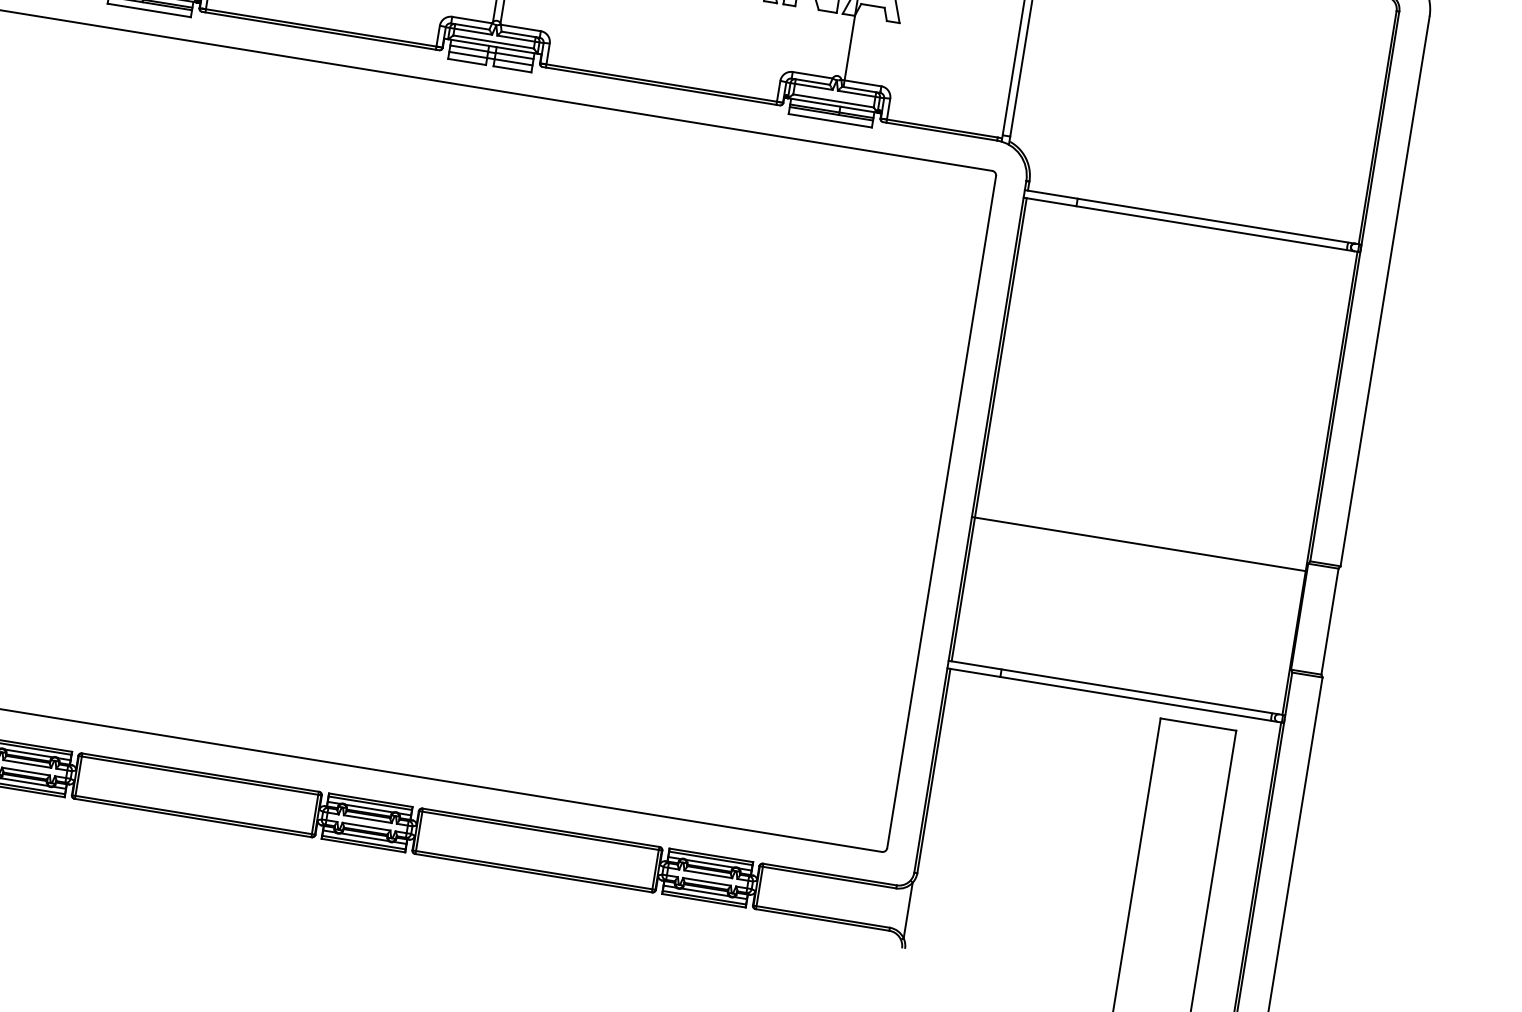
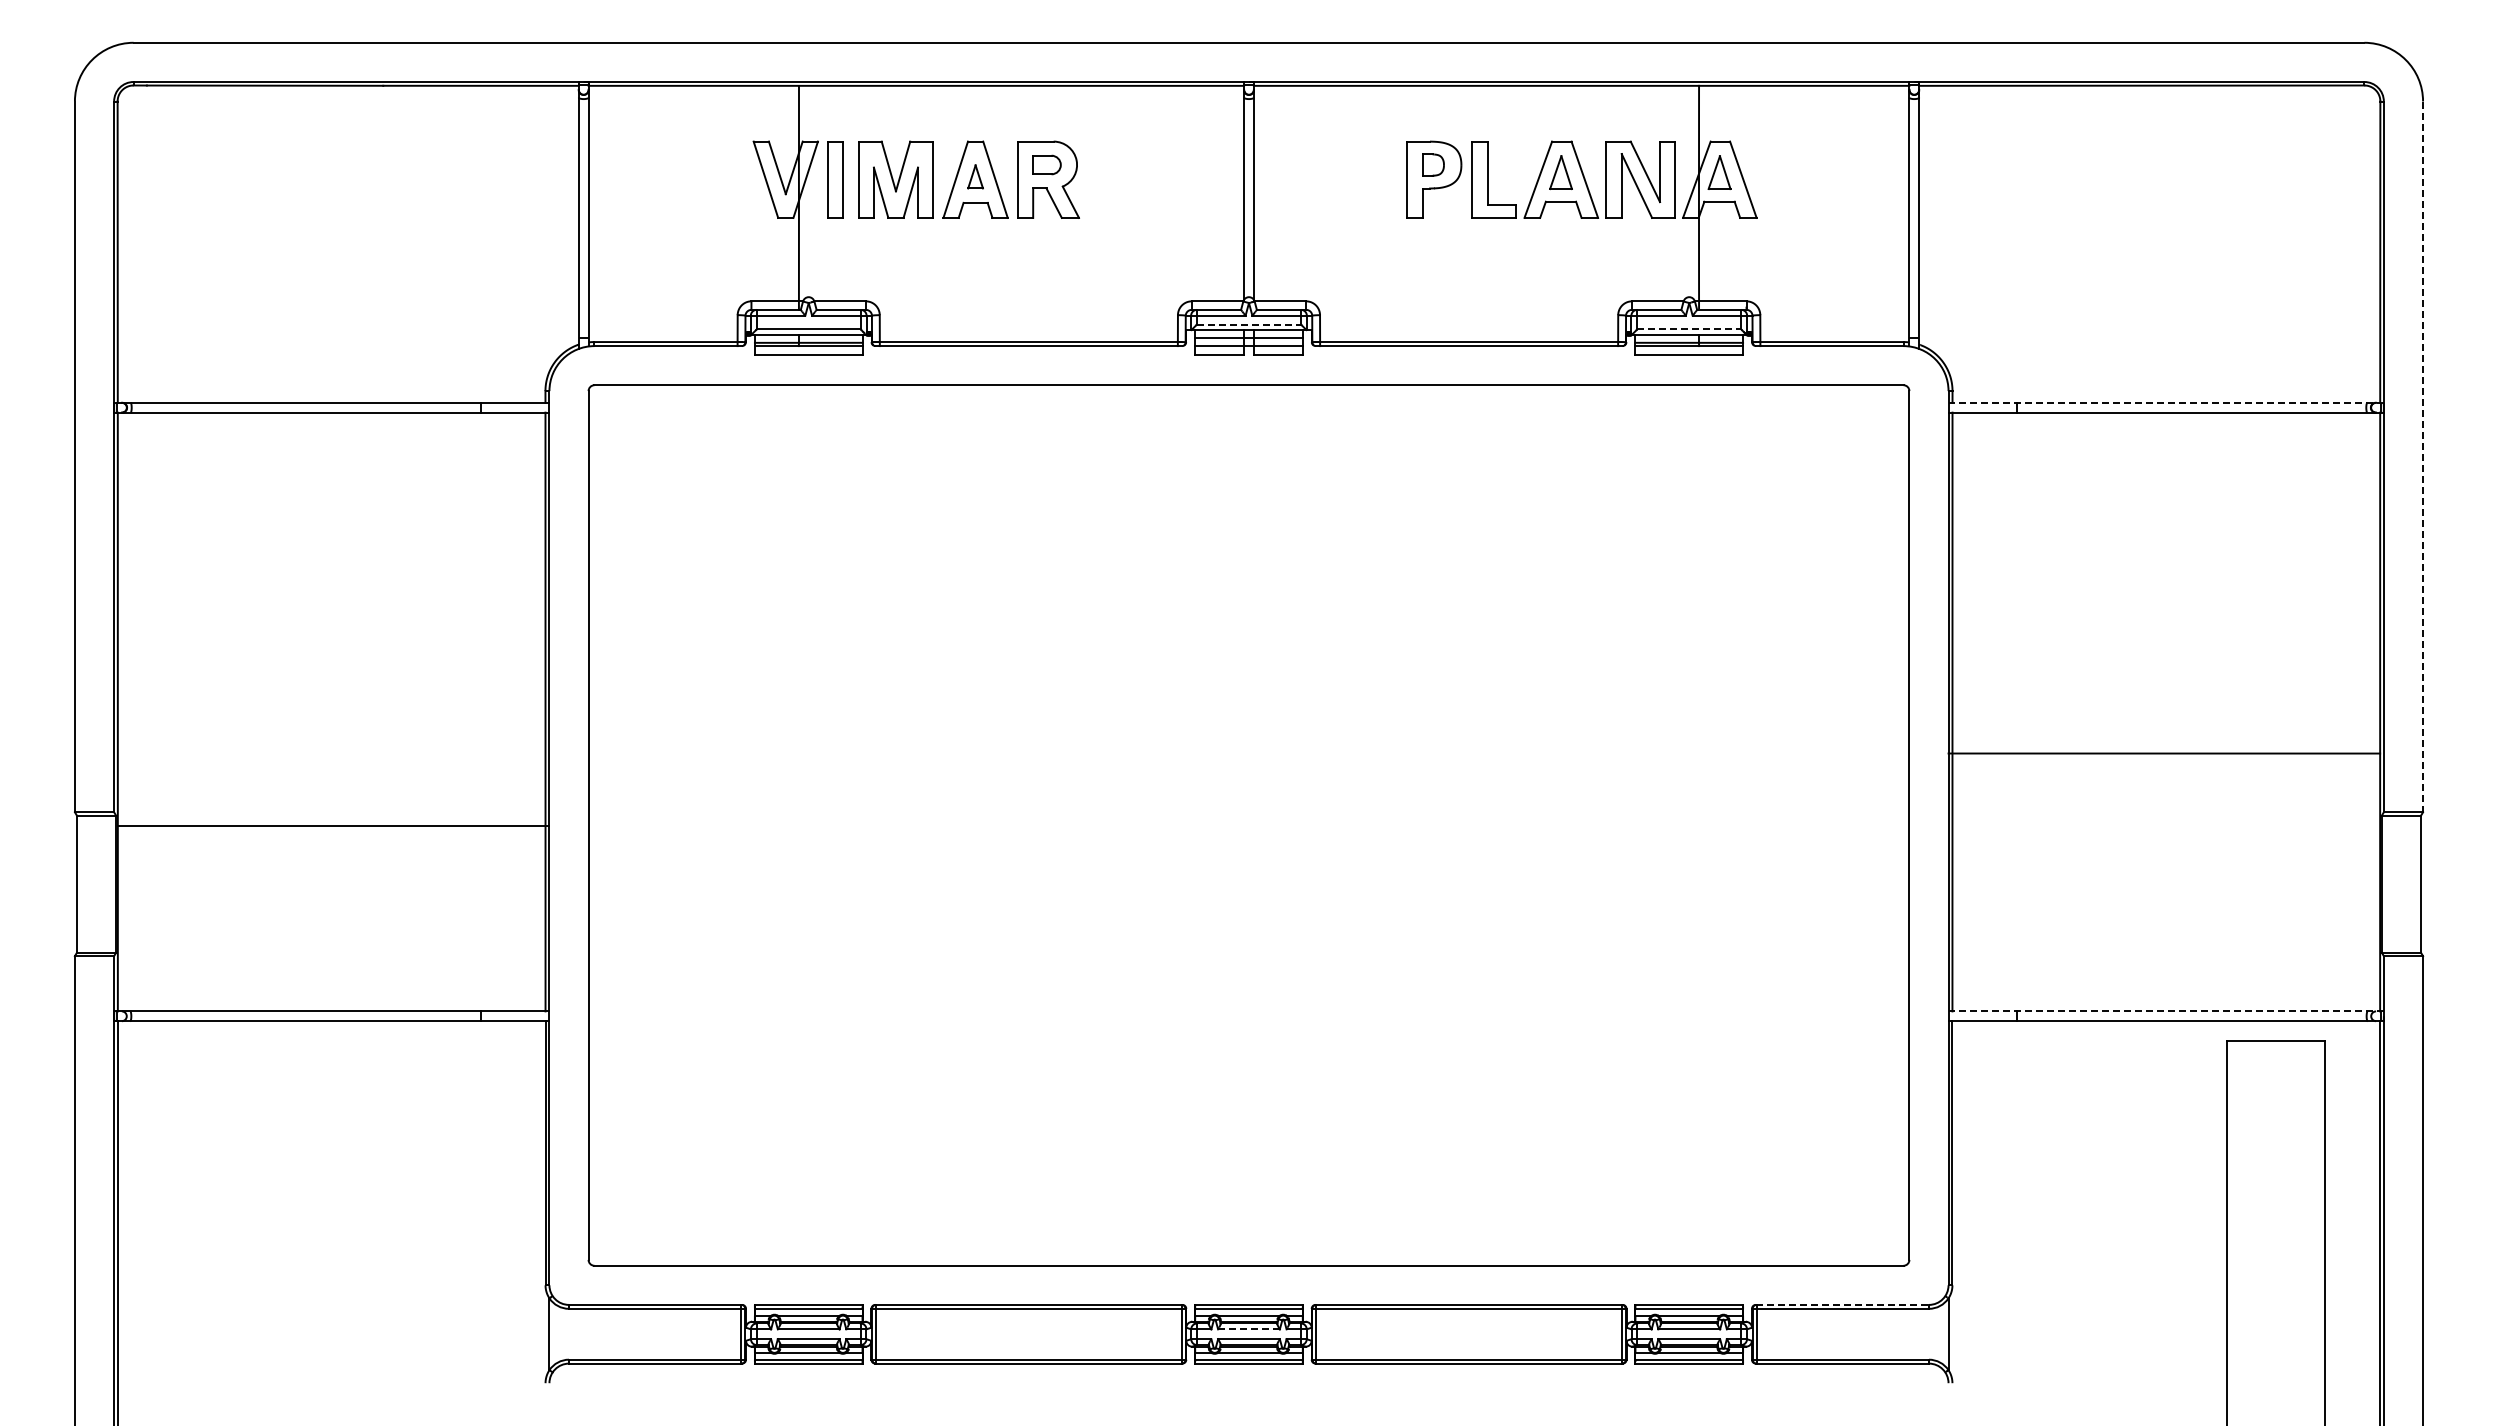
line: (494, 42) -> (1249, 324), solid -> dashed
line: (833, 100) -> (1689, 329), solid -> dashed
line: (1193, 217) -> (2166, 402), solid -> dashed
line: (1385, 291) -> (2423, 457), solid -> dashed
line: (1138, 544) -> (2164, 753), moved
line: (1117, 688) -> (2166, 1011), solid -> dashed
line: (368, 819) -> (1249, 1329), solid -> dashed
line: (829, 874) -> (1842, 1304), solid -> dashed

